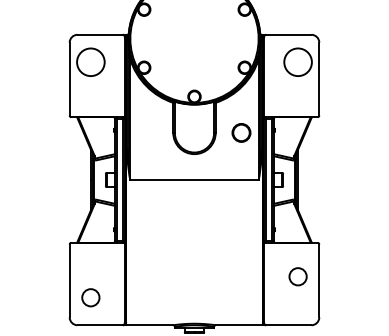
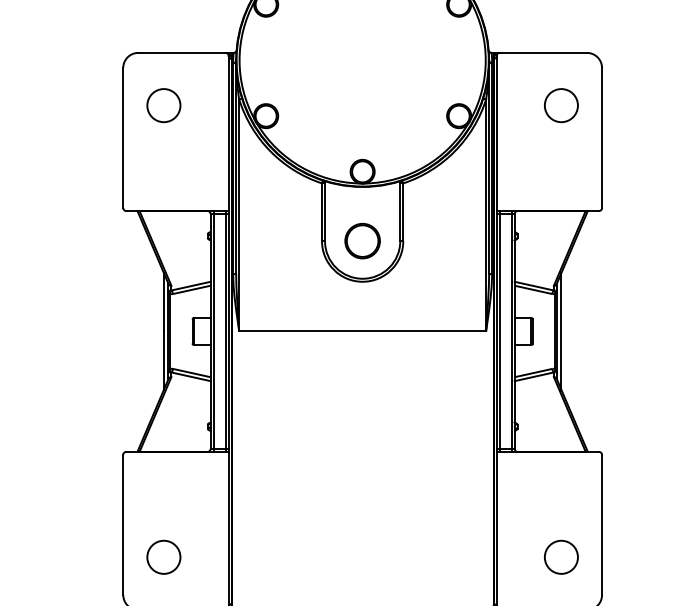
circle: (90, 61) -> (163, 104), size x0.62
circle: (297, 61) -> (560, 104), size x0.62
circle: (241, 132) -> (362, 240), moved
circle: (297, 276) -> (560, 556), moved

